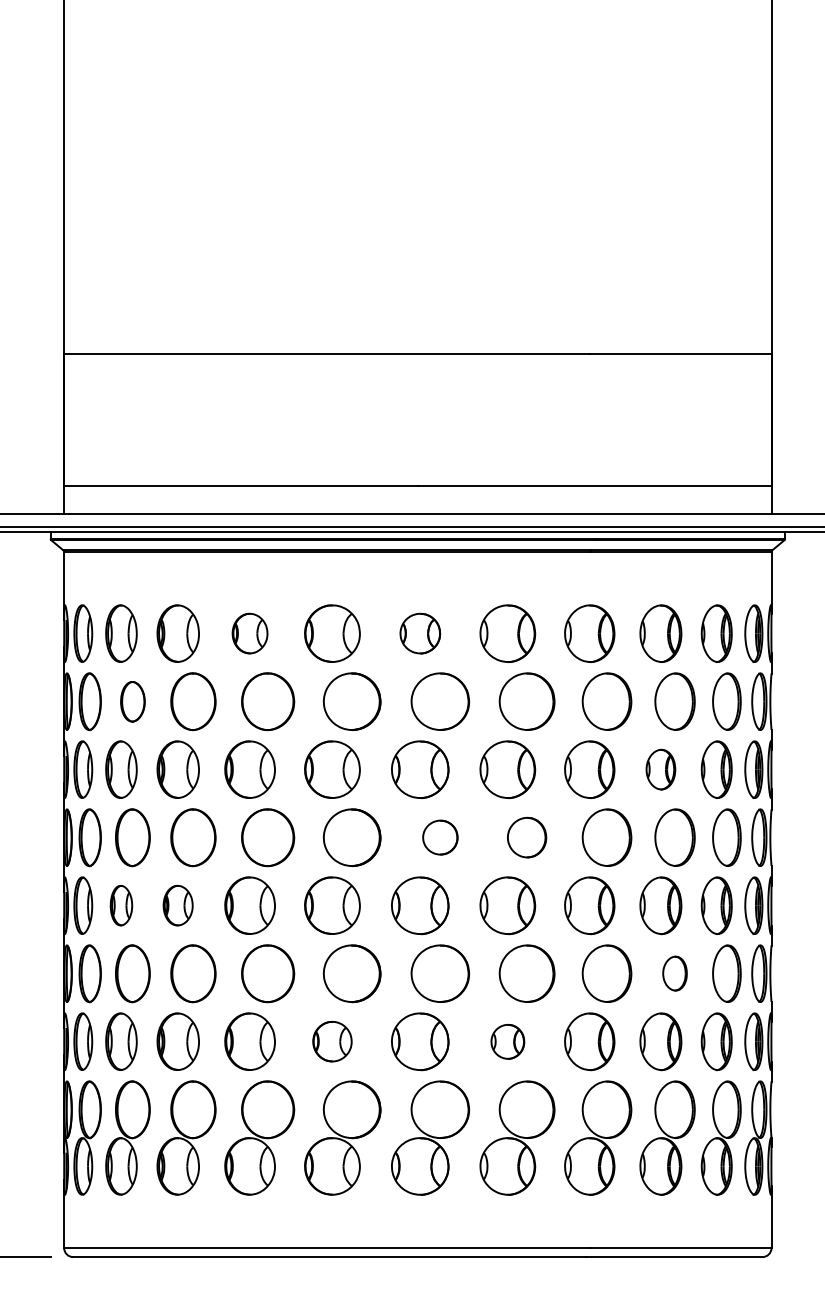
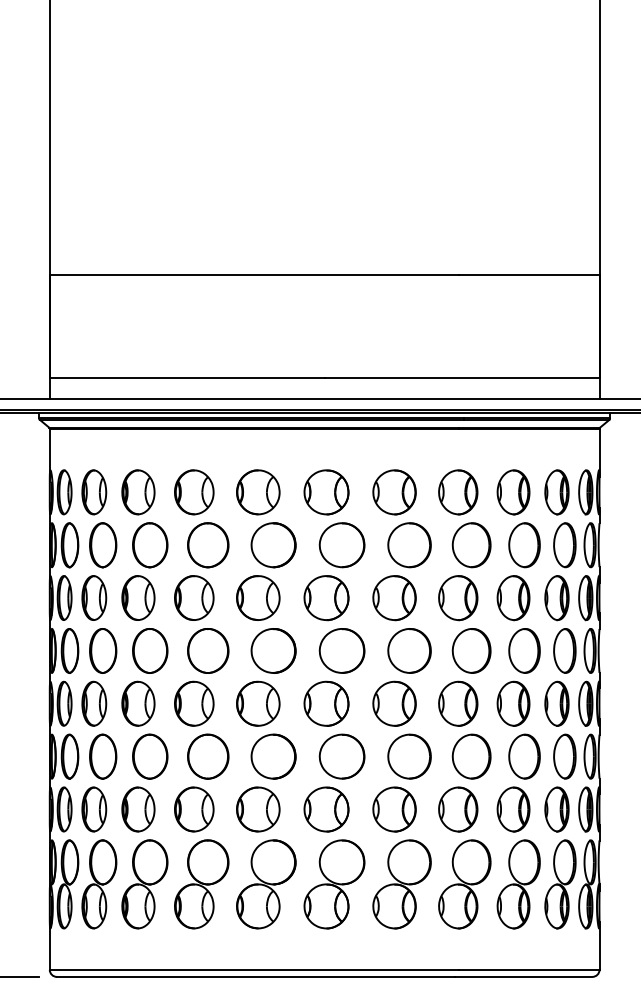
part: (249, 633) -> (193, 492), size x1.43
part: (420, 633) -> (326, 492), size x1.43
part: (132, 701) -> (102, 545), size x1.43
part: (660, 769) -> (513, 597), size x1.43
part: (440, 837) -> (342, 650), size x1.67
part: (526, 837) -> (409, 650), size x1.43
part: (121, 905) -> (94, 703), size x1.43
part: (177, 905) -> (137, 703), size x1.43
part: (674, 973) -> (524, 756), size x1.67
part: (332, 1041) -> (258, 809), size x1.43
part: (507, 1041) -> (394, 809), size x1.67

